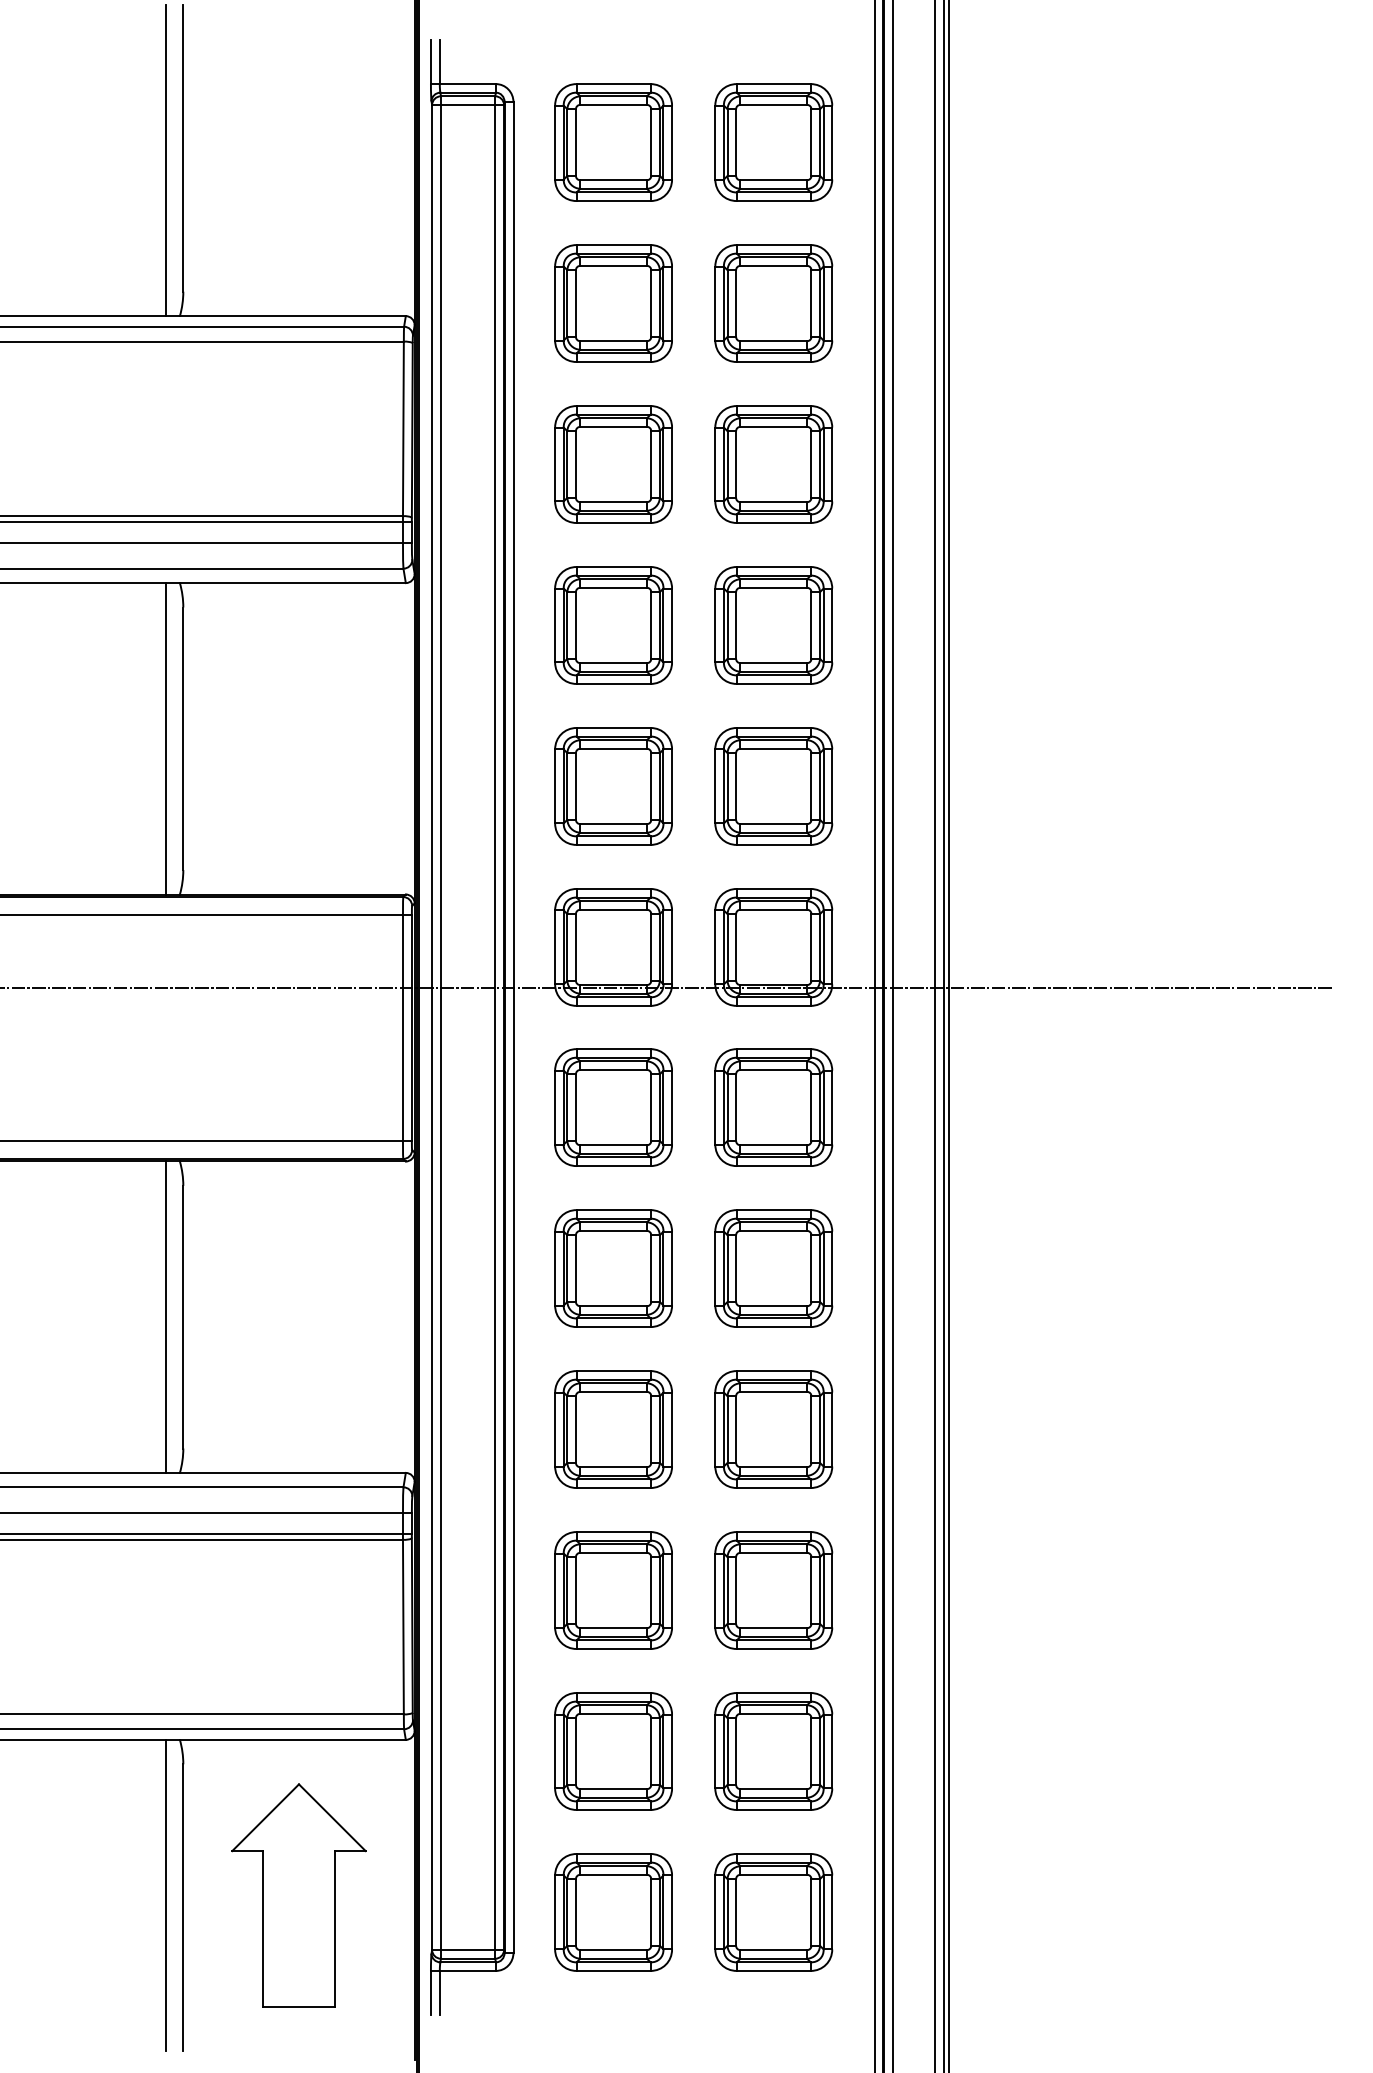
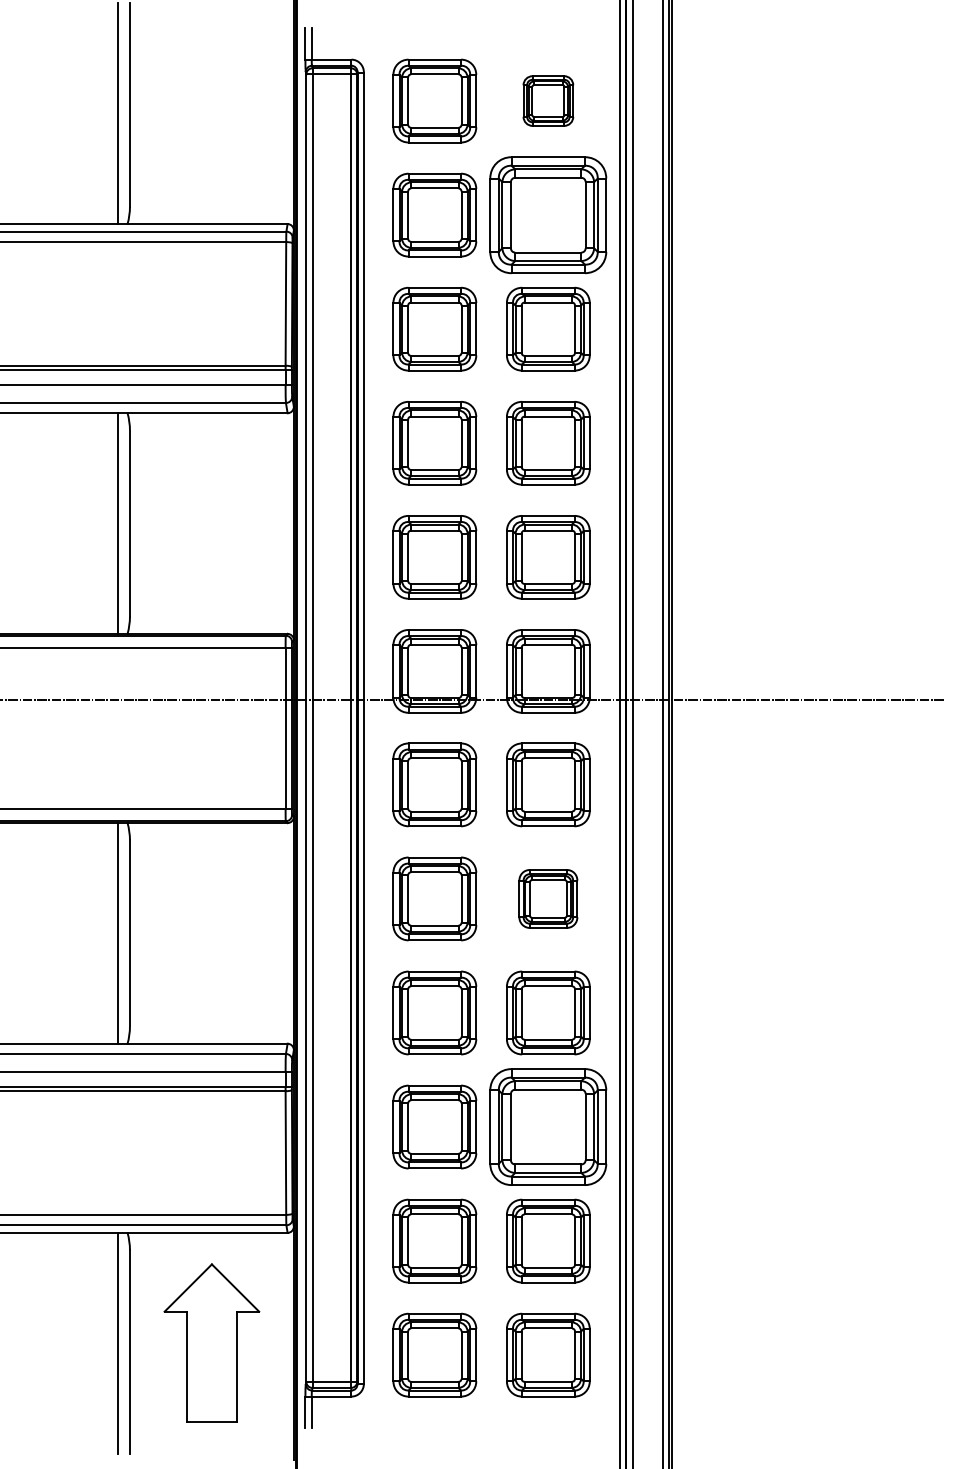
part: (774, 141) -> (548, 100), size x0.6
part: (774, 302) -> (548, 214), size x1.4
part: (774, 1267) -> (548, 898), size x0.7
part: (774, 1589) -> (548, 1126), size x1.4

